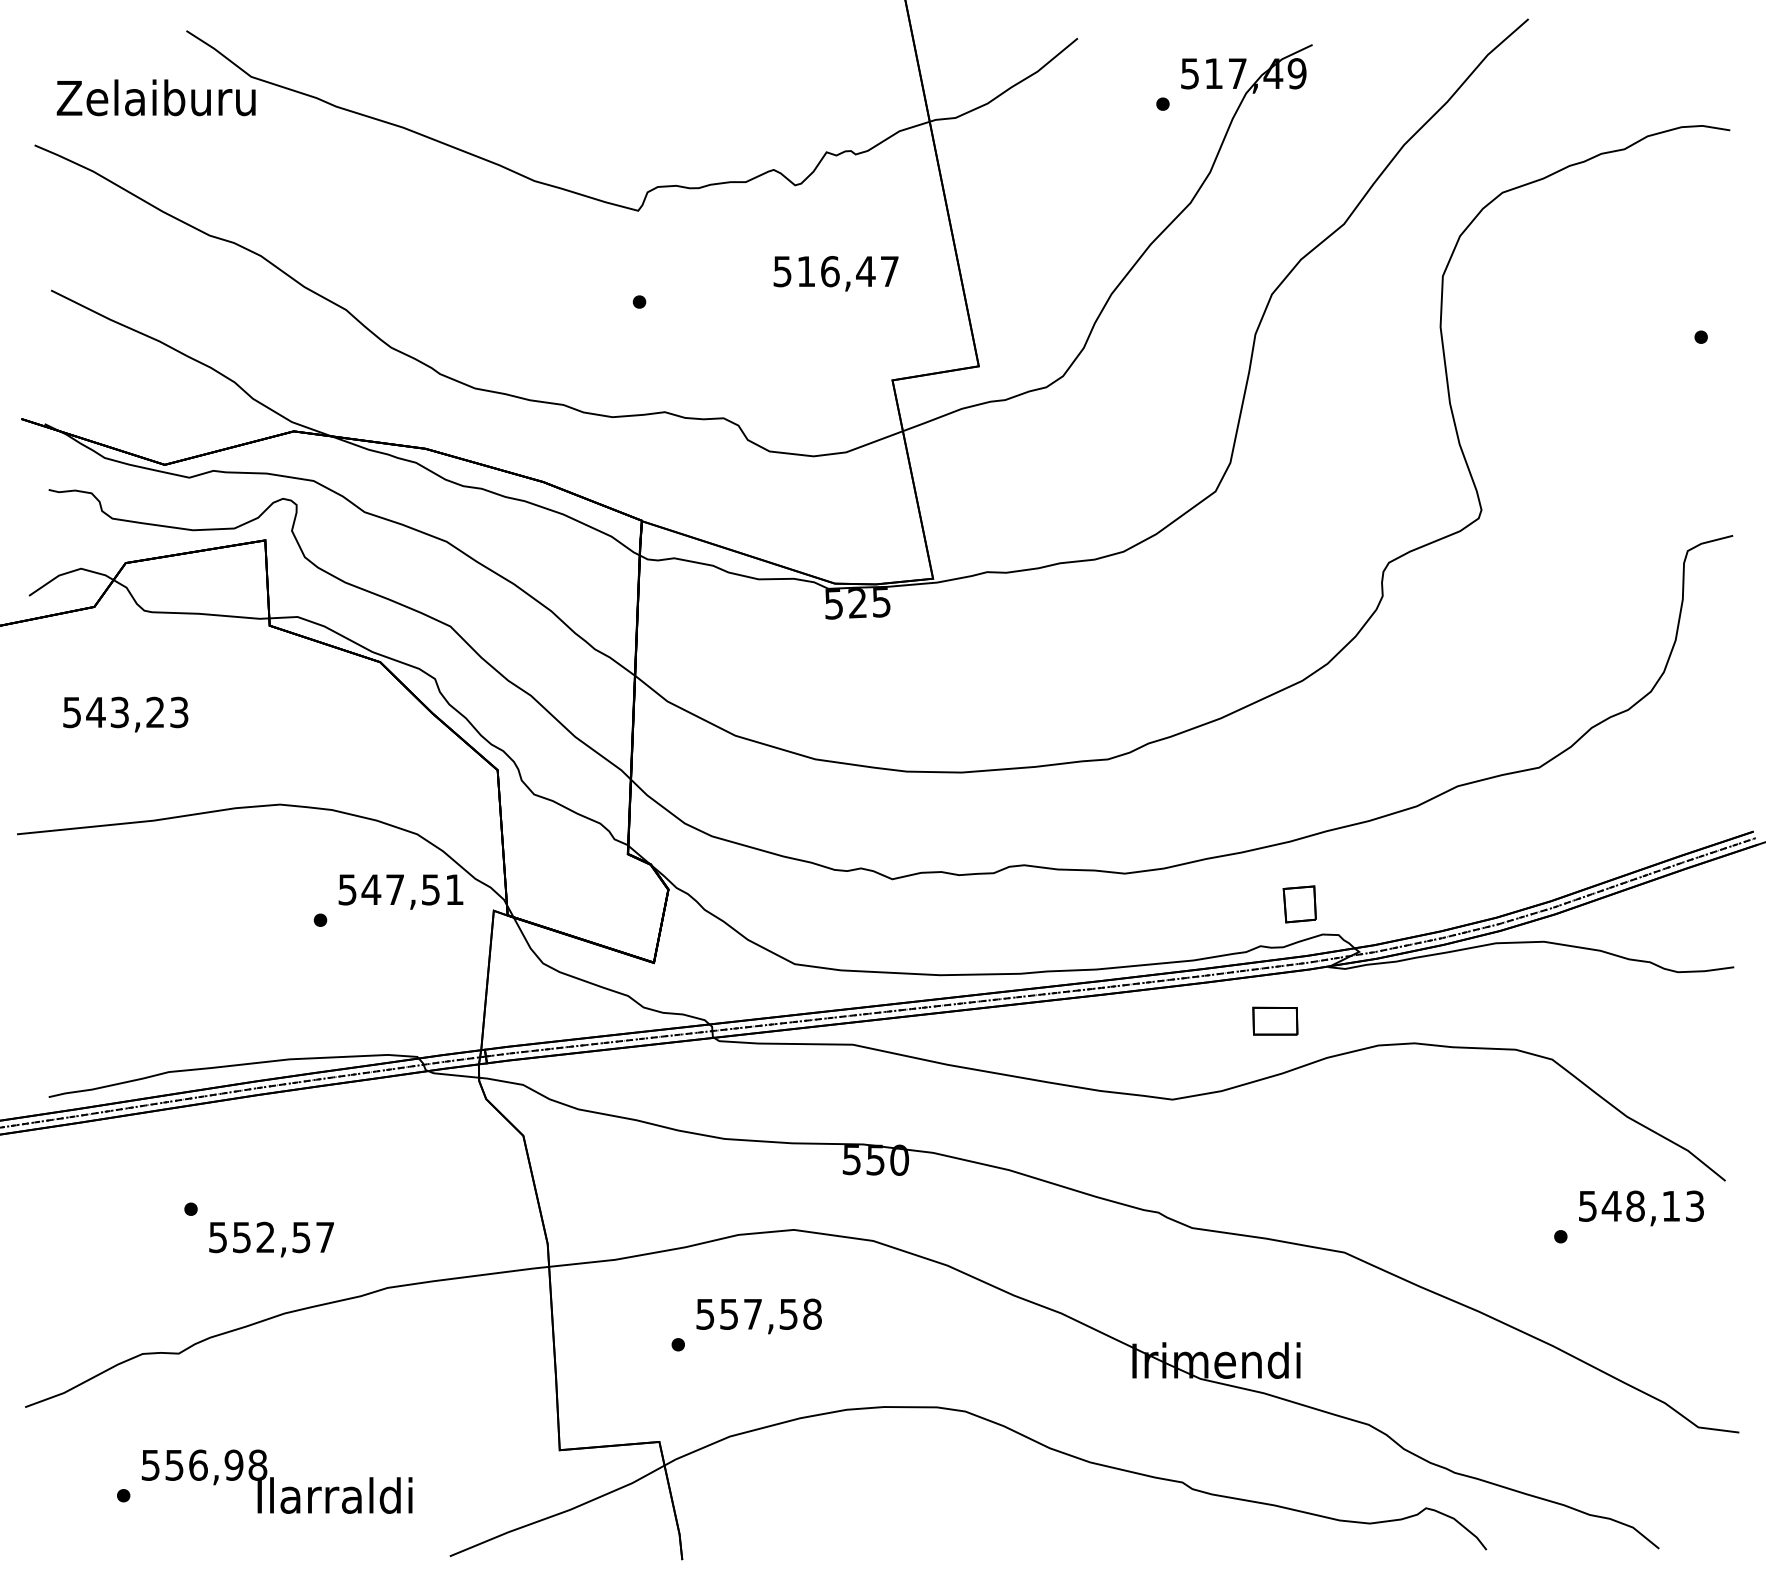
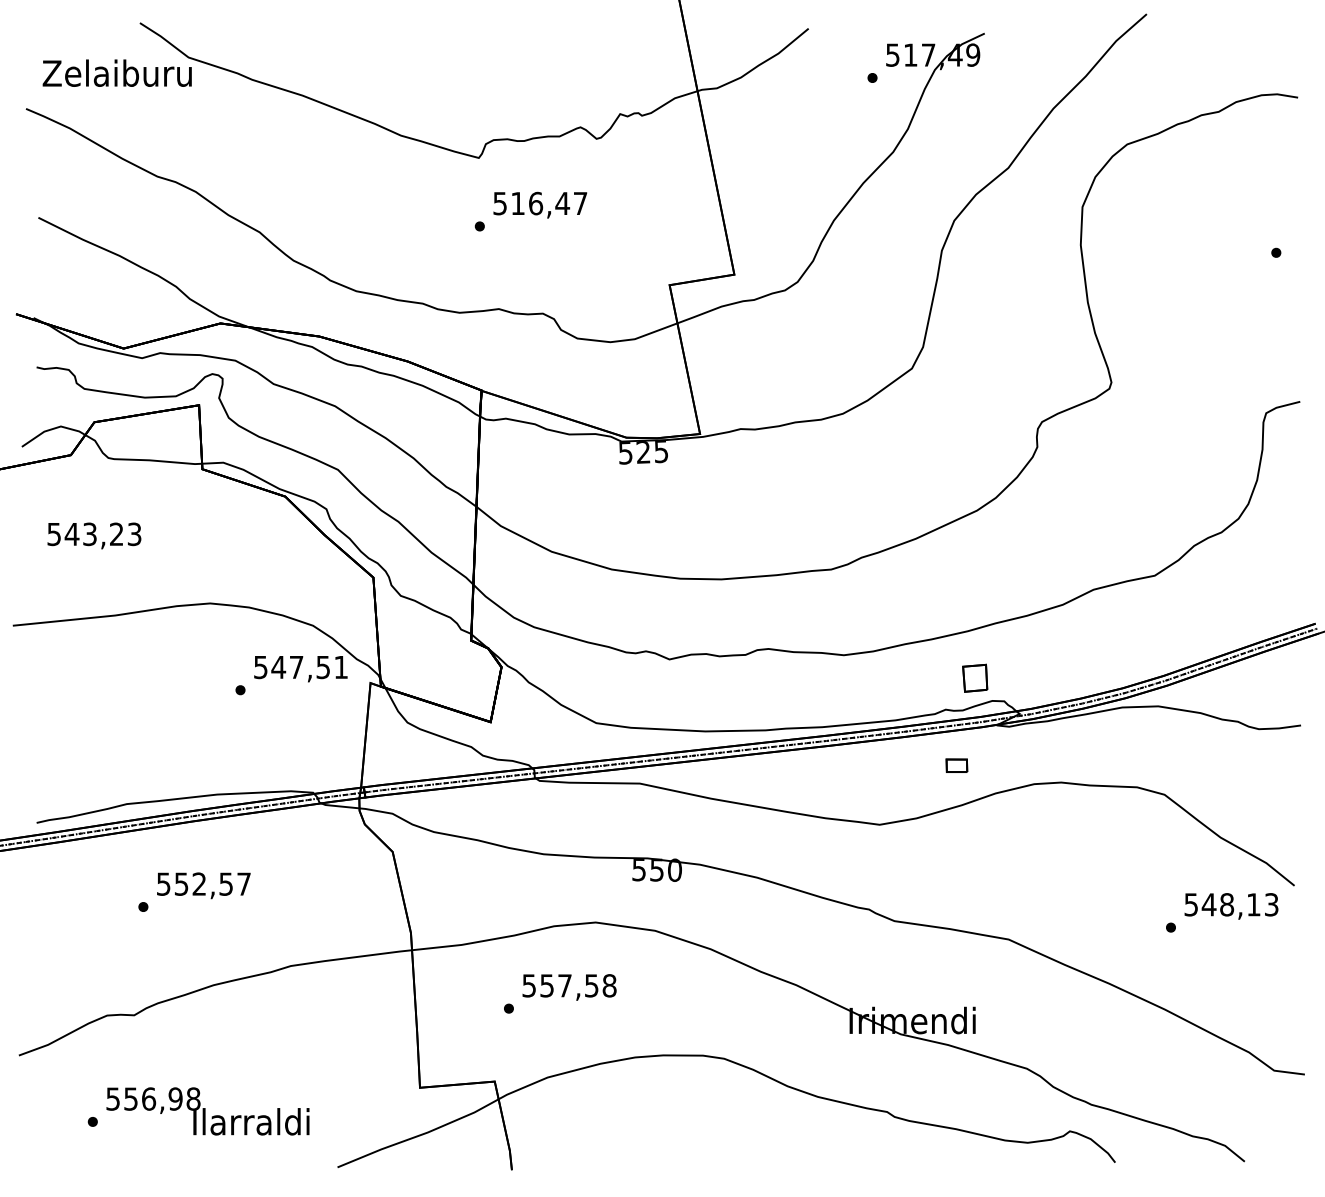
text: (836, 272) -> (540, 204), moved
part: (1274, 1020) -> (956, 765), size x0.62
text: (271, 1239) -> (203, 885), moved

